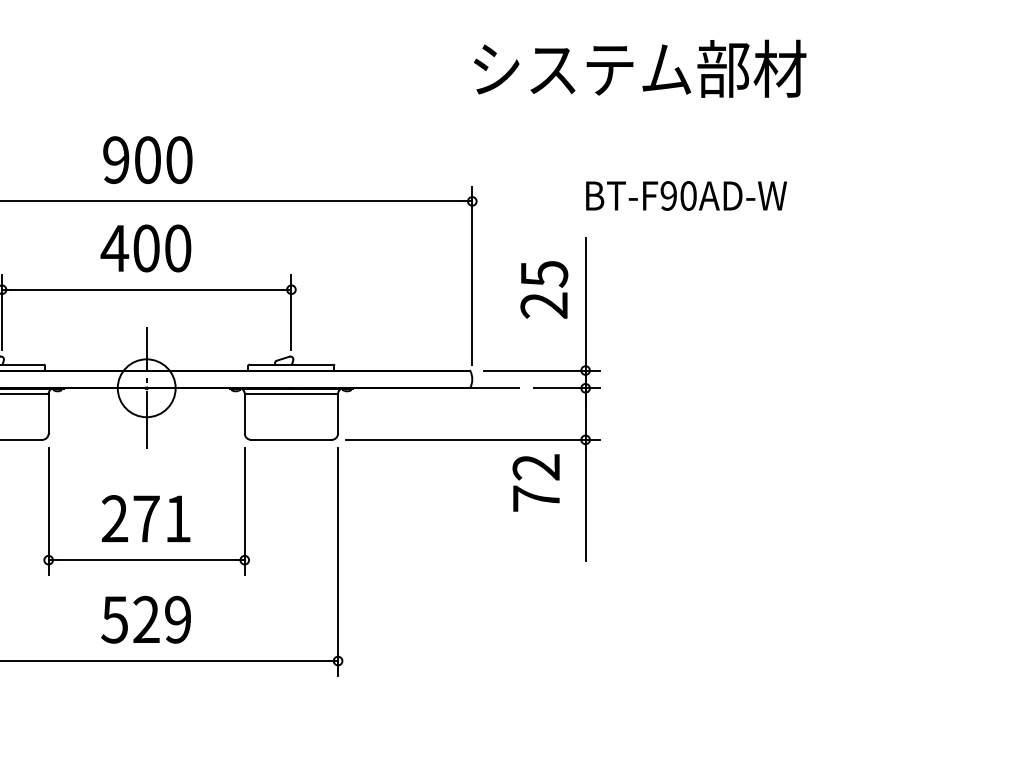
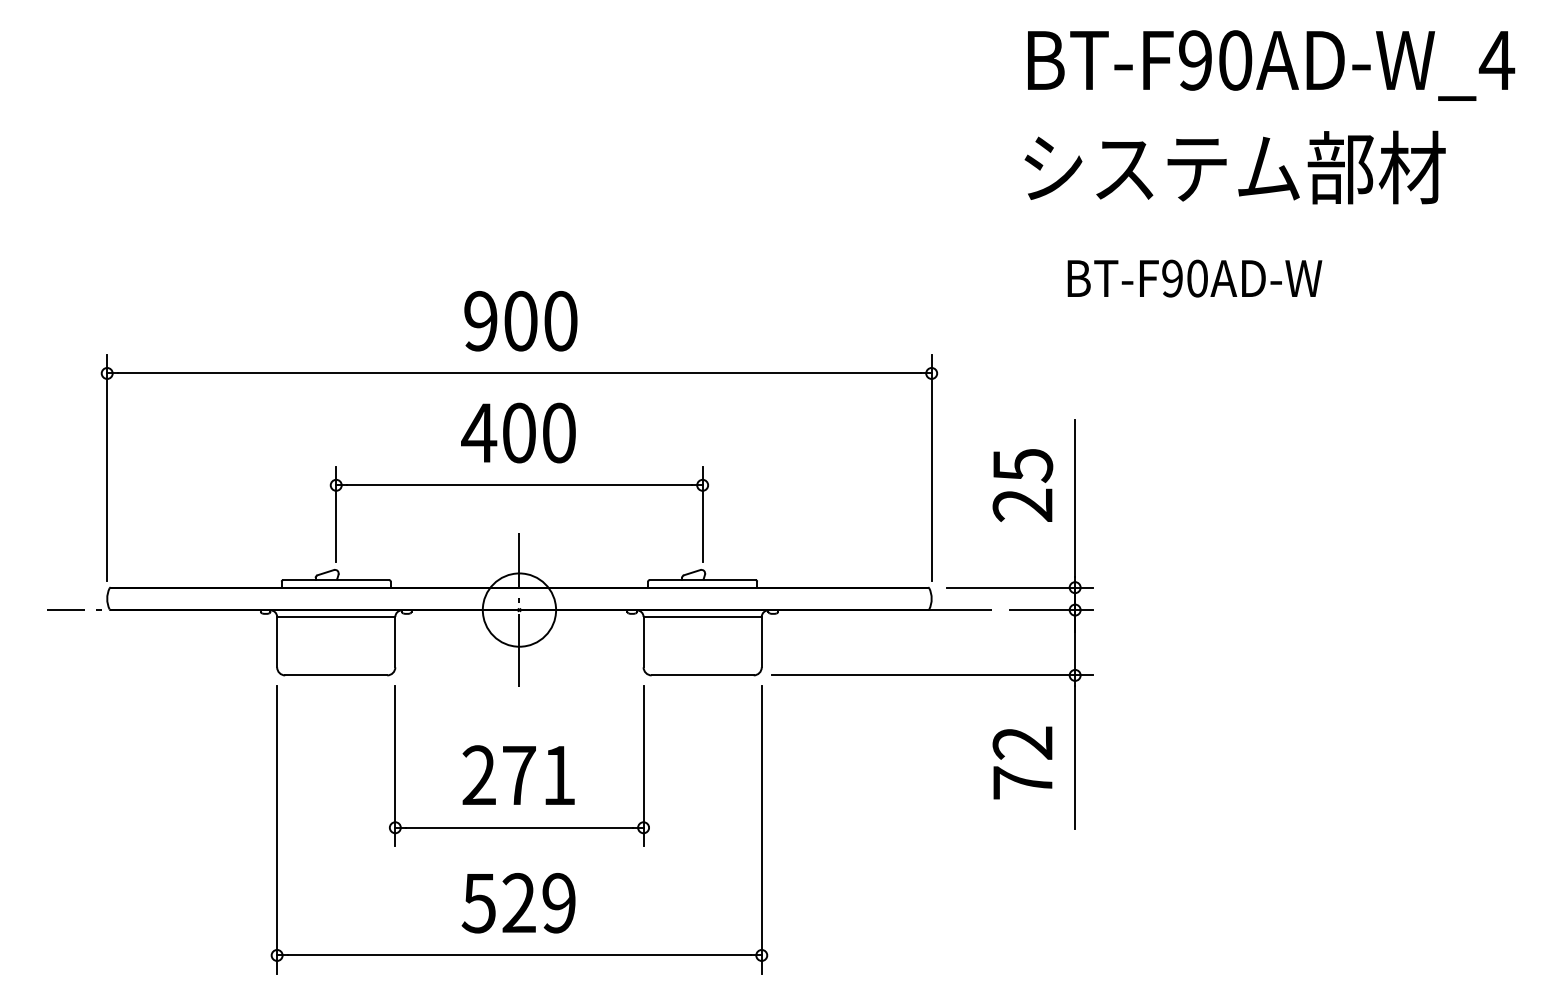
text: (639, 68) -> (1234, 167), moved
text: (686, 195) -> (1194, 278), moved
text: (536, 482) -> (1022, 762), moved

